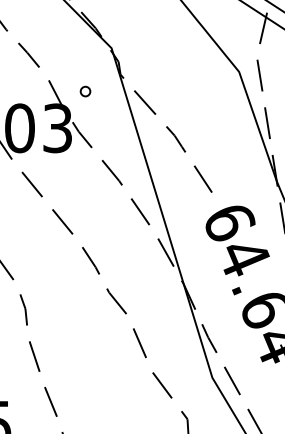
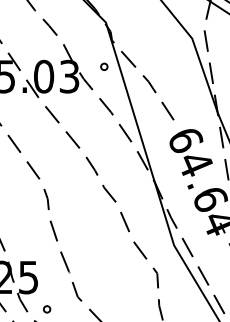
part: (85, 91) -> (104, 66), moved

